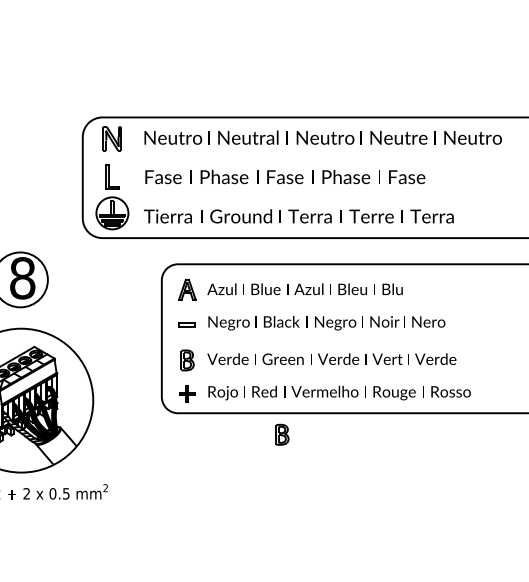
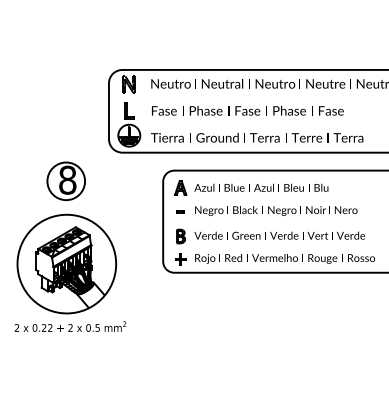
part: (187, 323) -> (180, 211), size x0.62
part: (281, 434) -> (245, 287), removed

